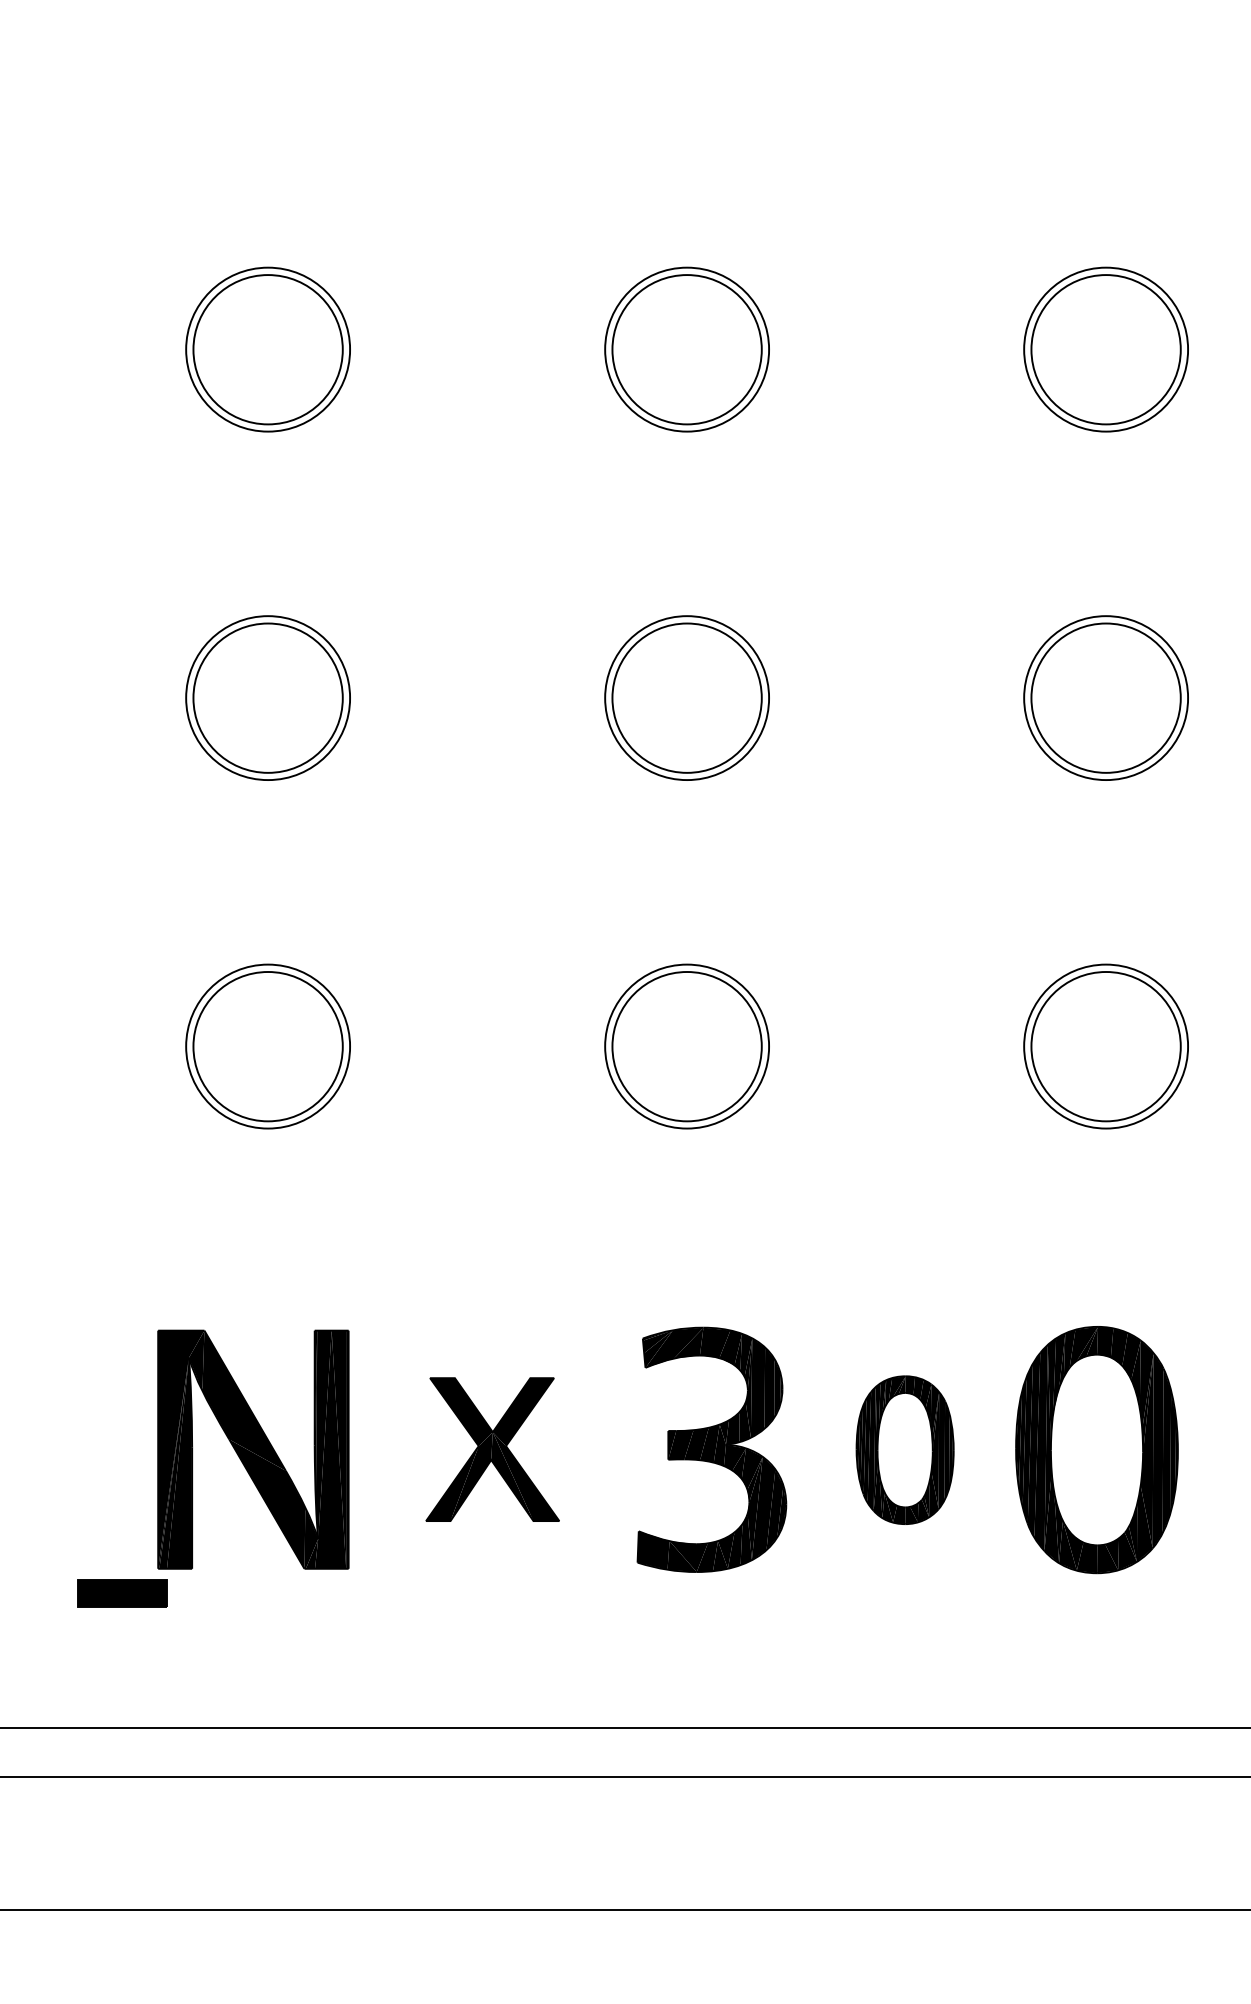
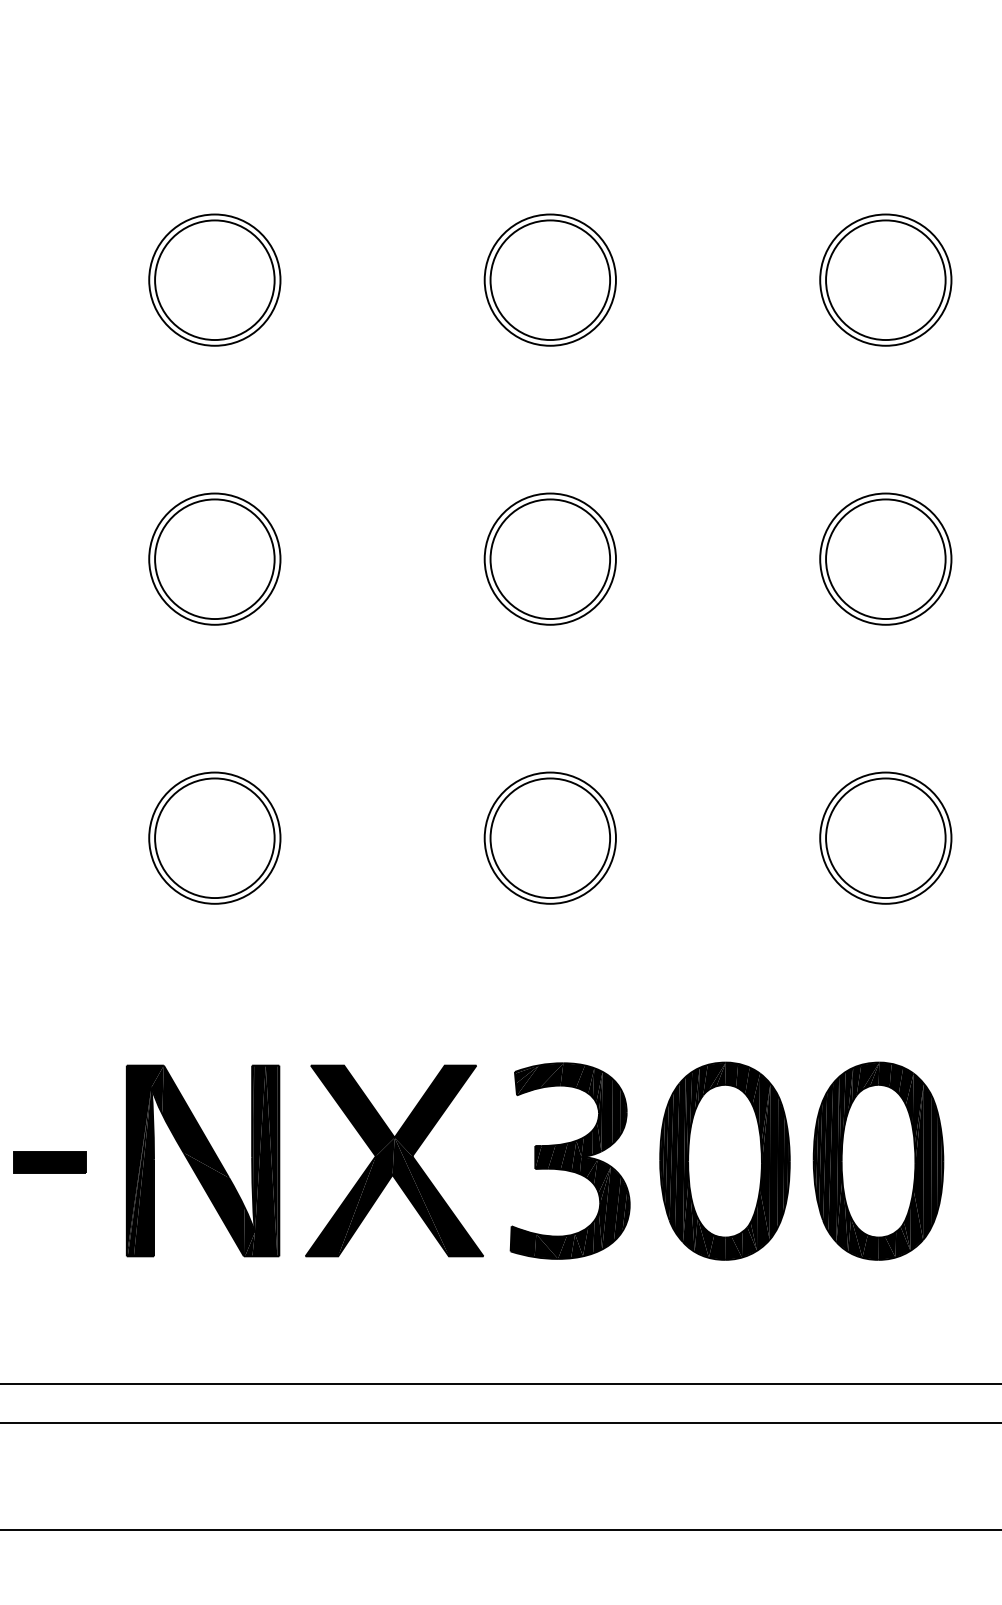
part: (492, 1449) -> (394, 1160), size x1.67
part: (904, 1450) -> (724, 1161), size x1.67
part: (122, 1593) -> (50, 1162), moved

